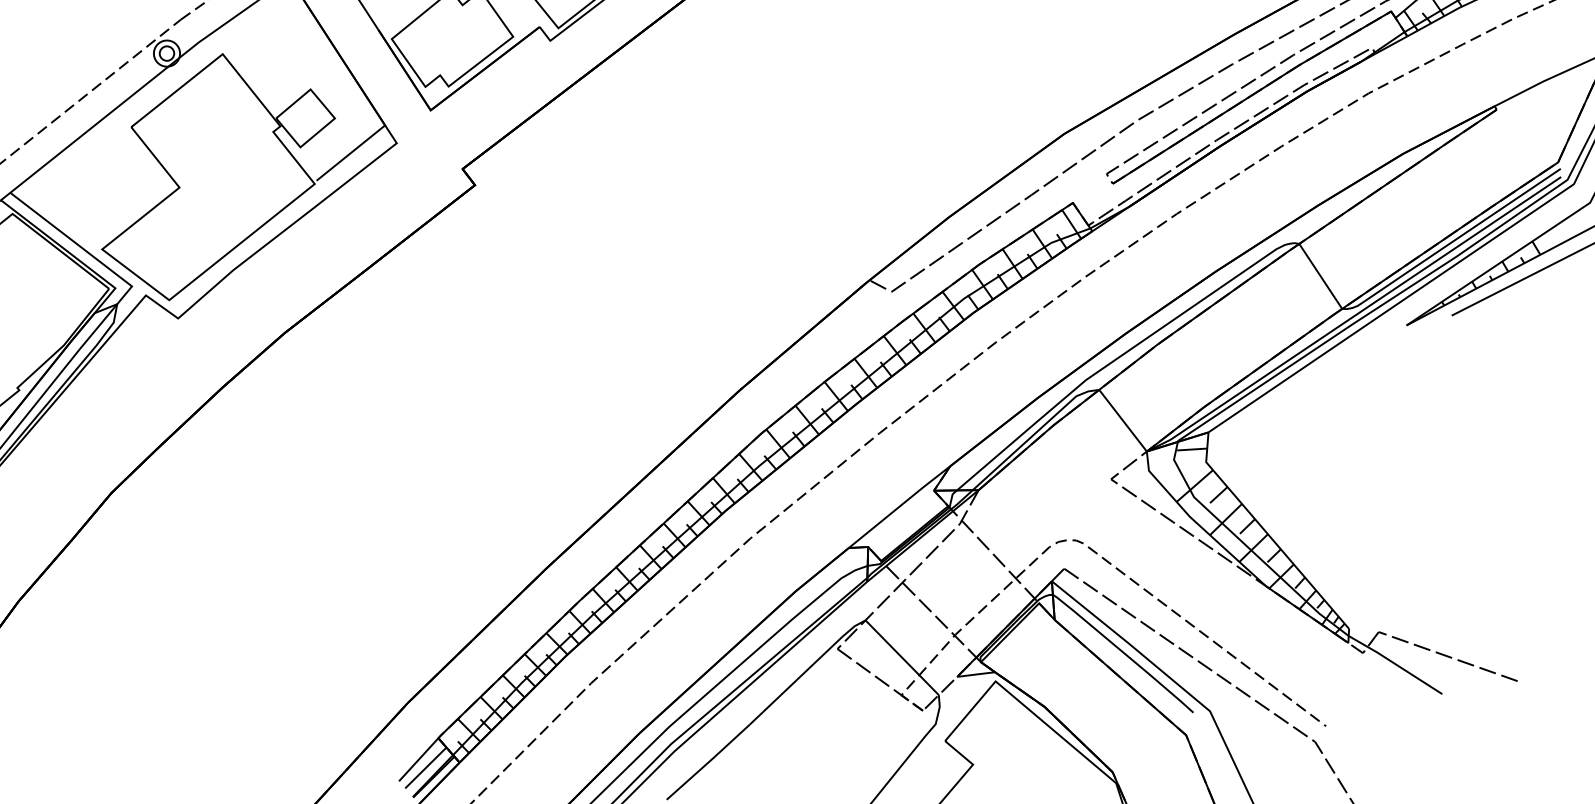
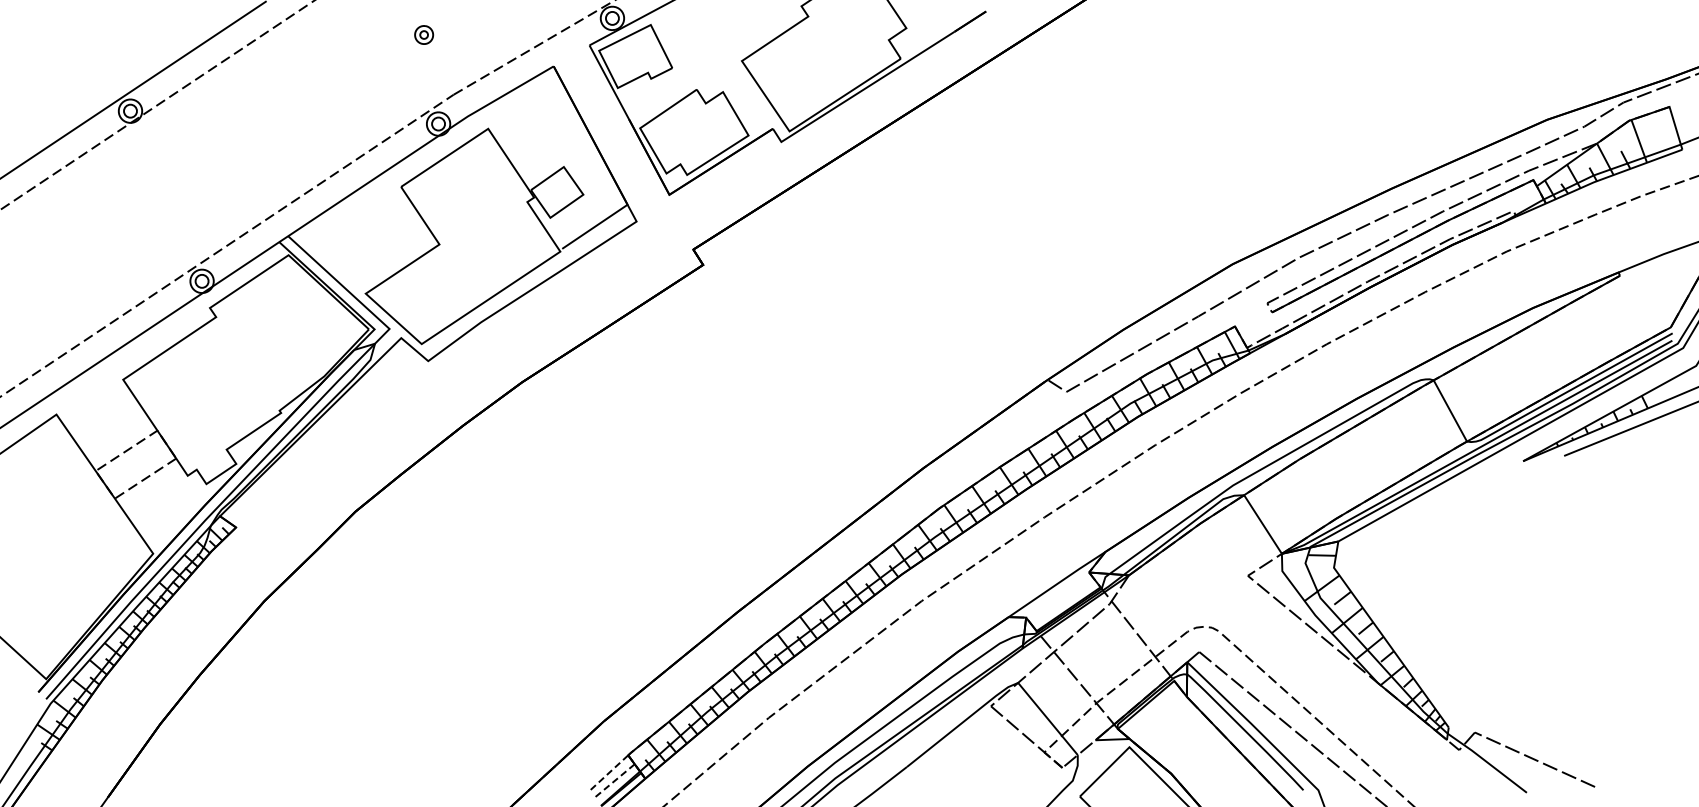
line: (418, 760) -> (608, 773), solid -> dashed
line: (425, 768) -> (614, 781), solid -> dashed

